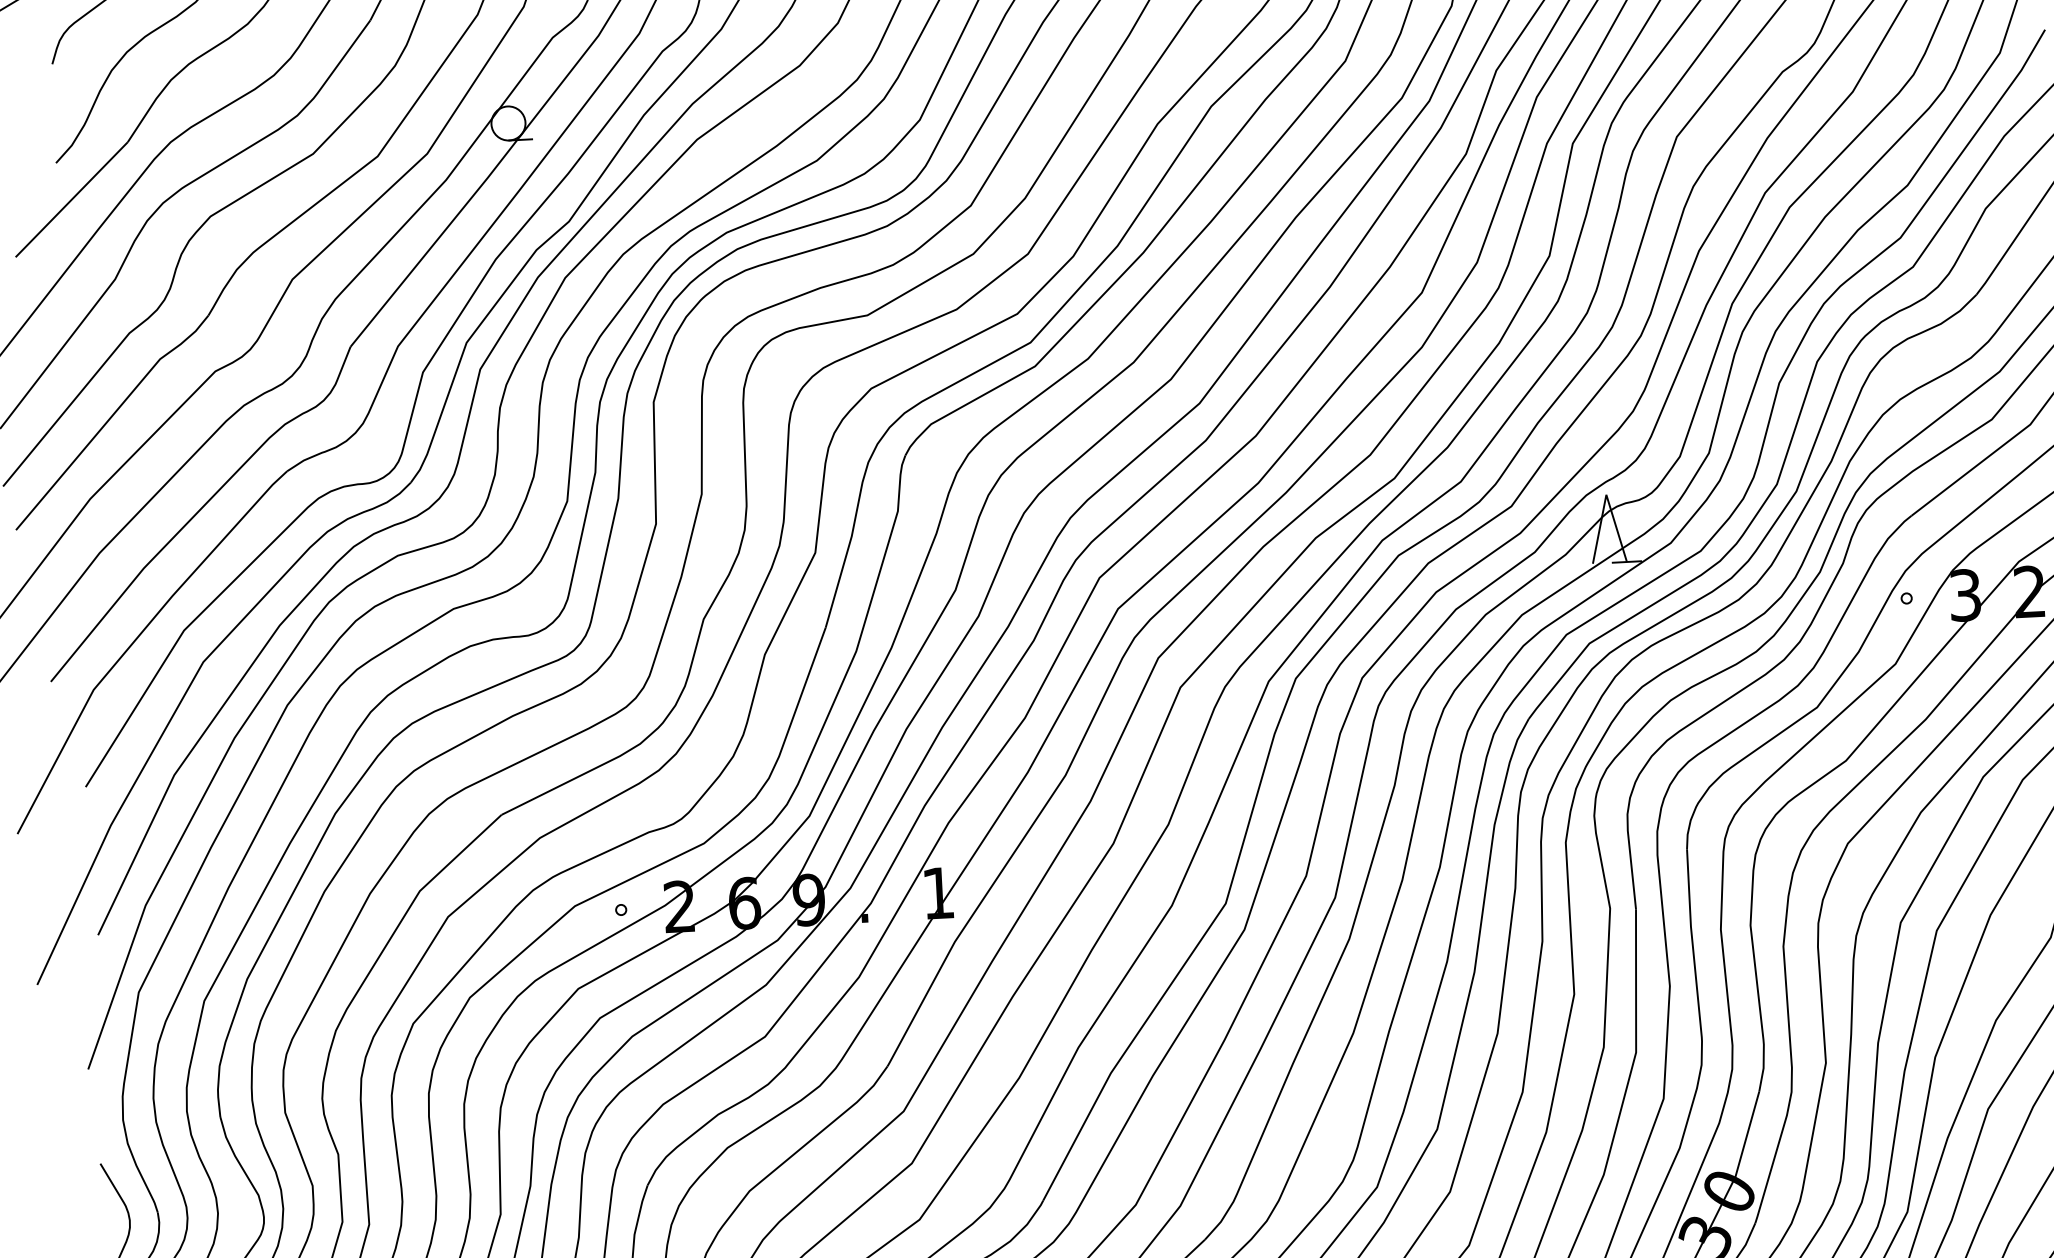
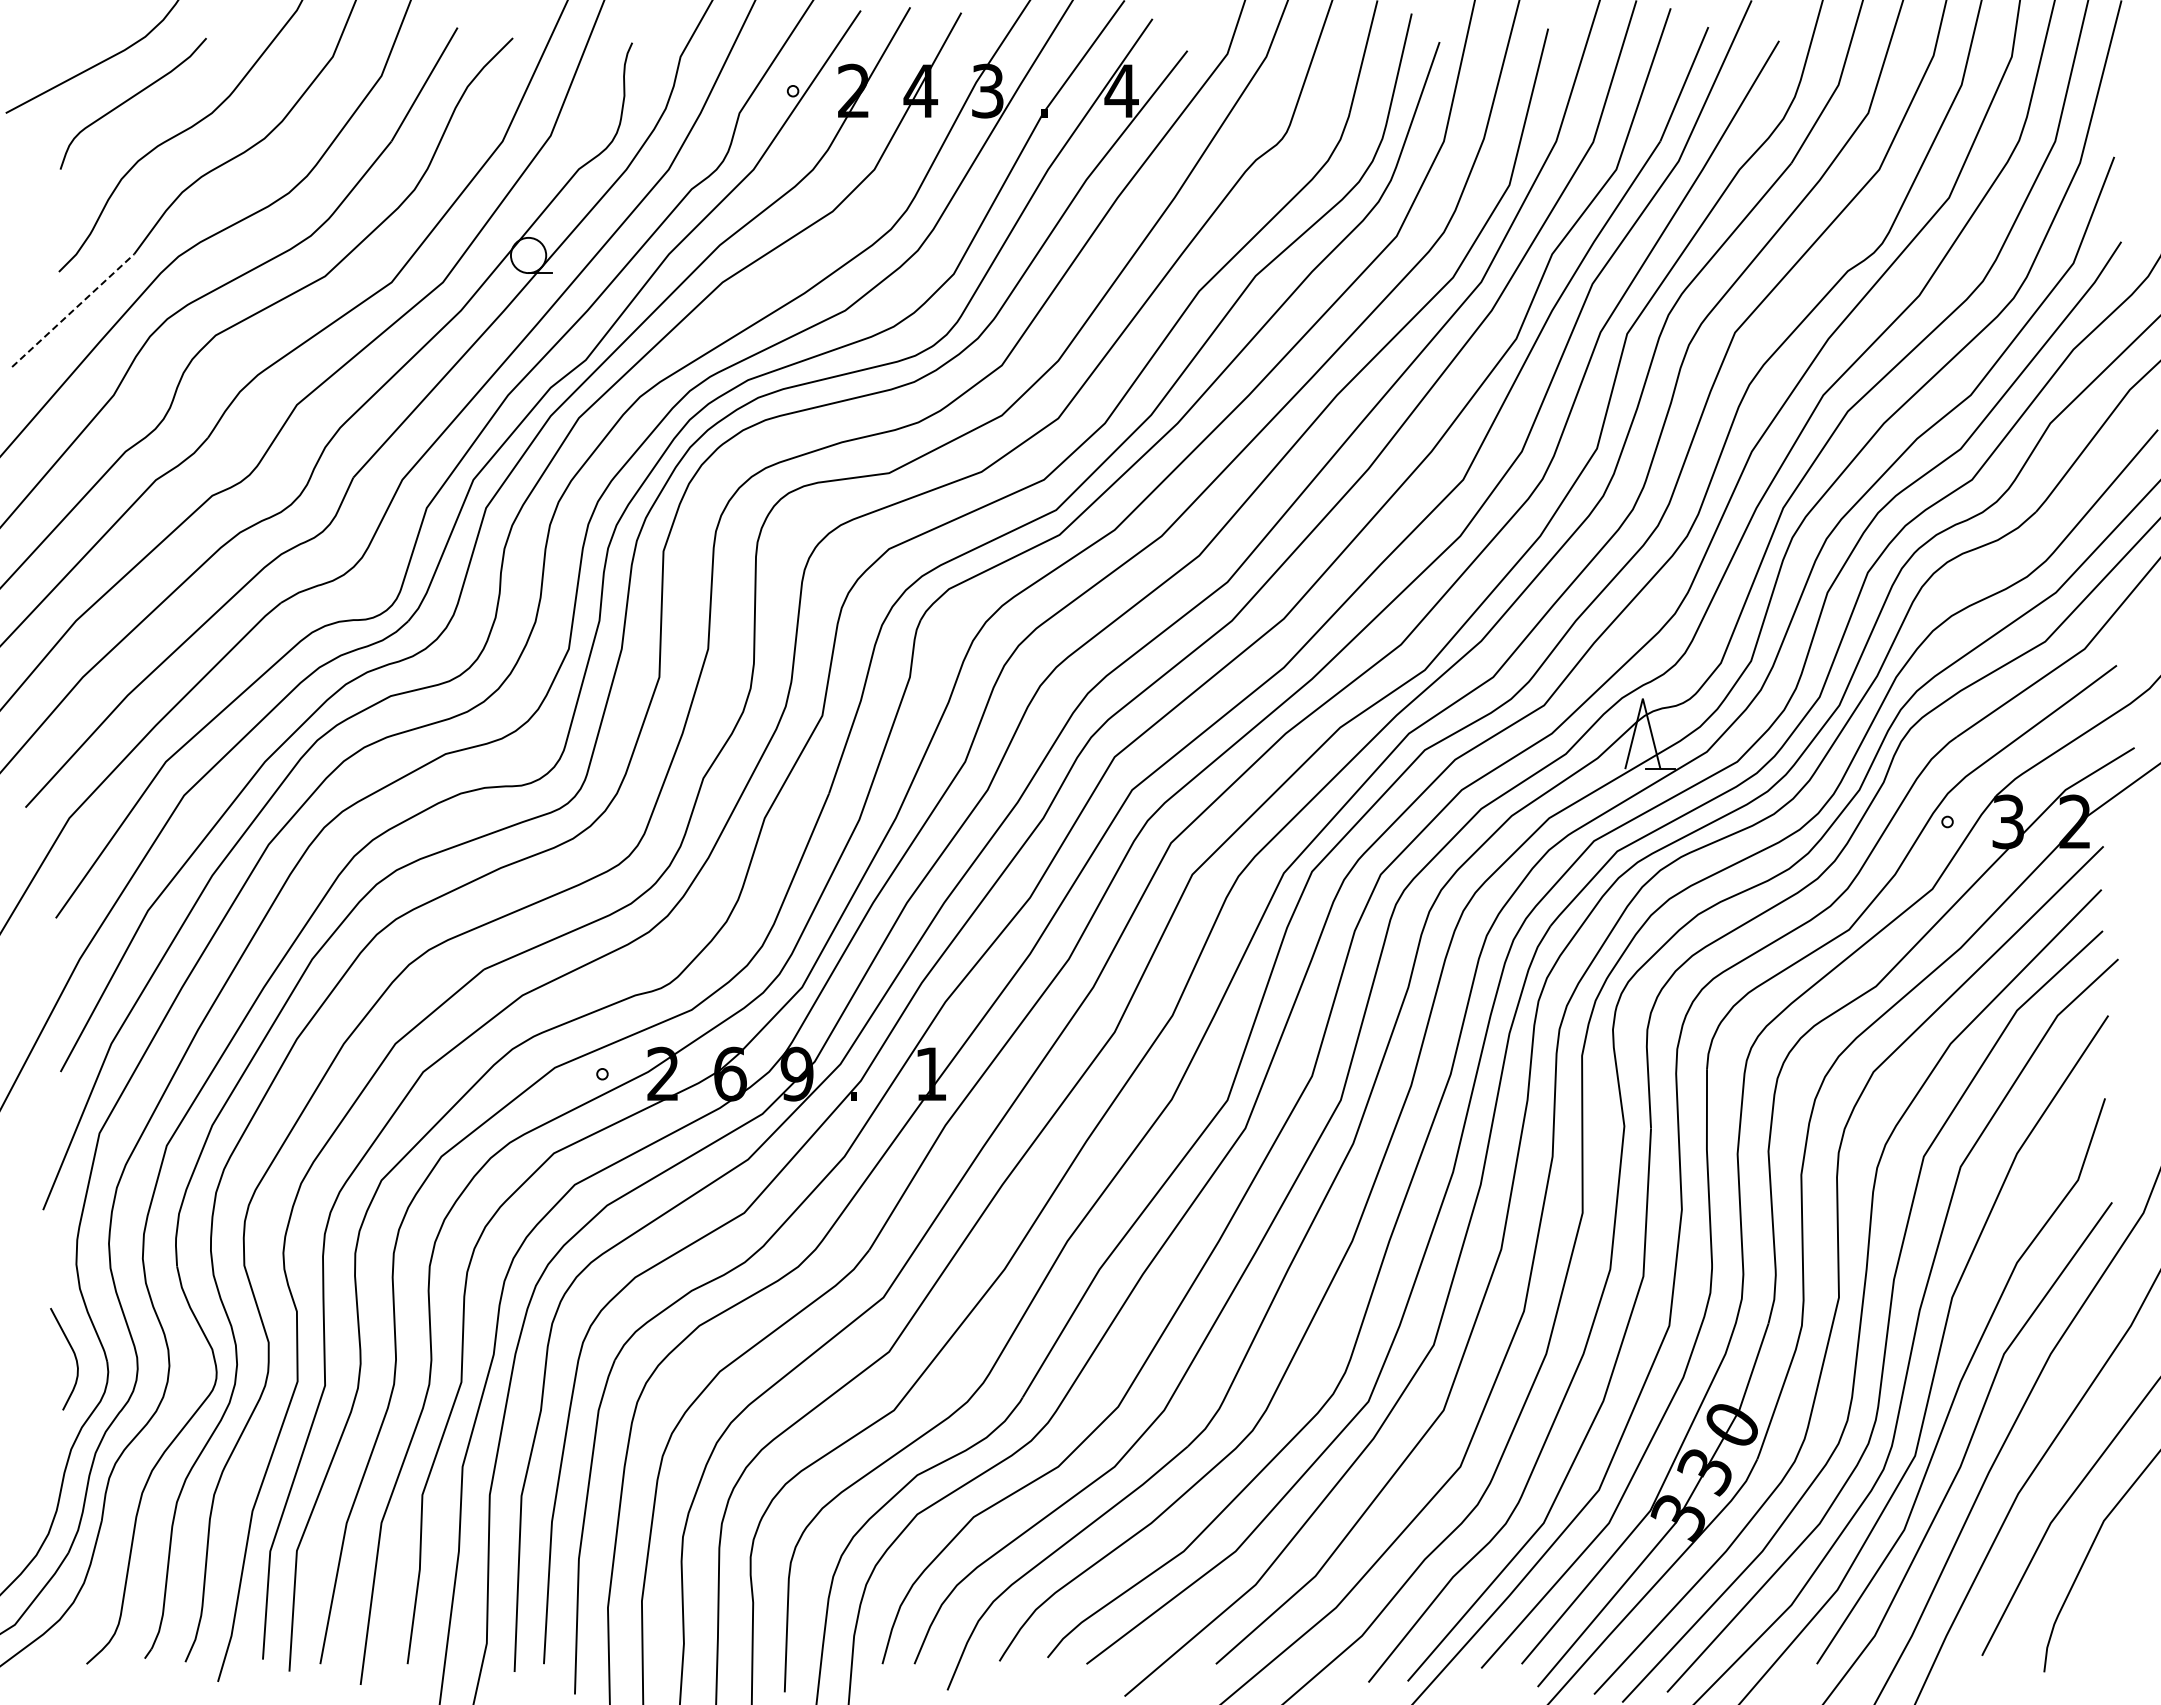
line: (72, 199) -> (73, 310), solid -> dashed

